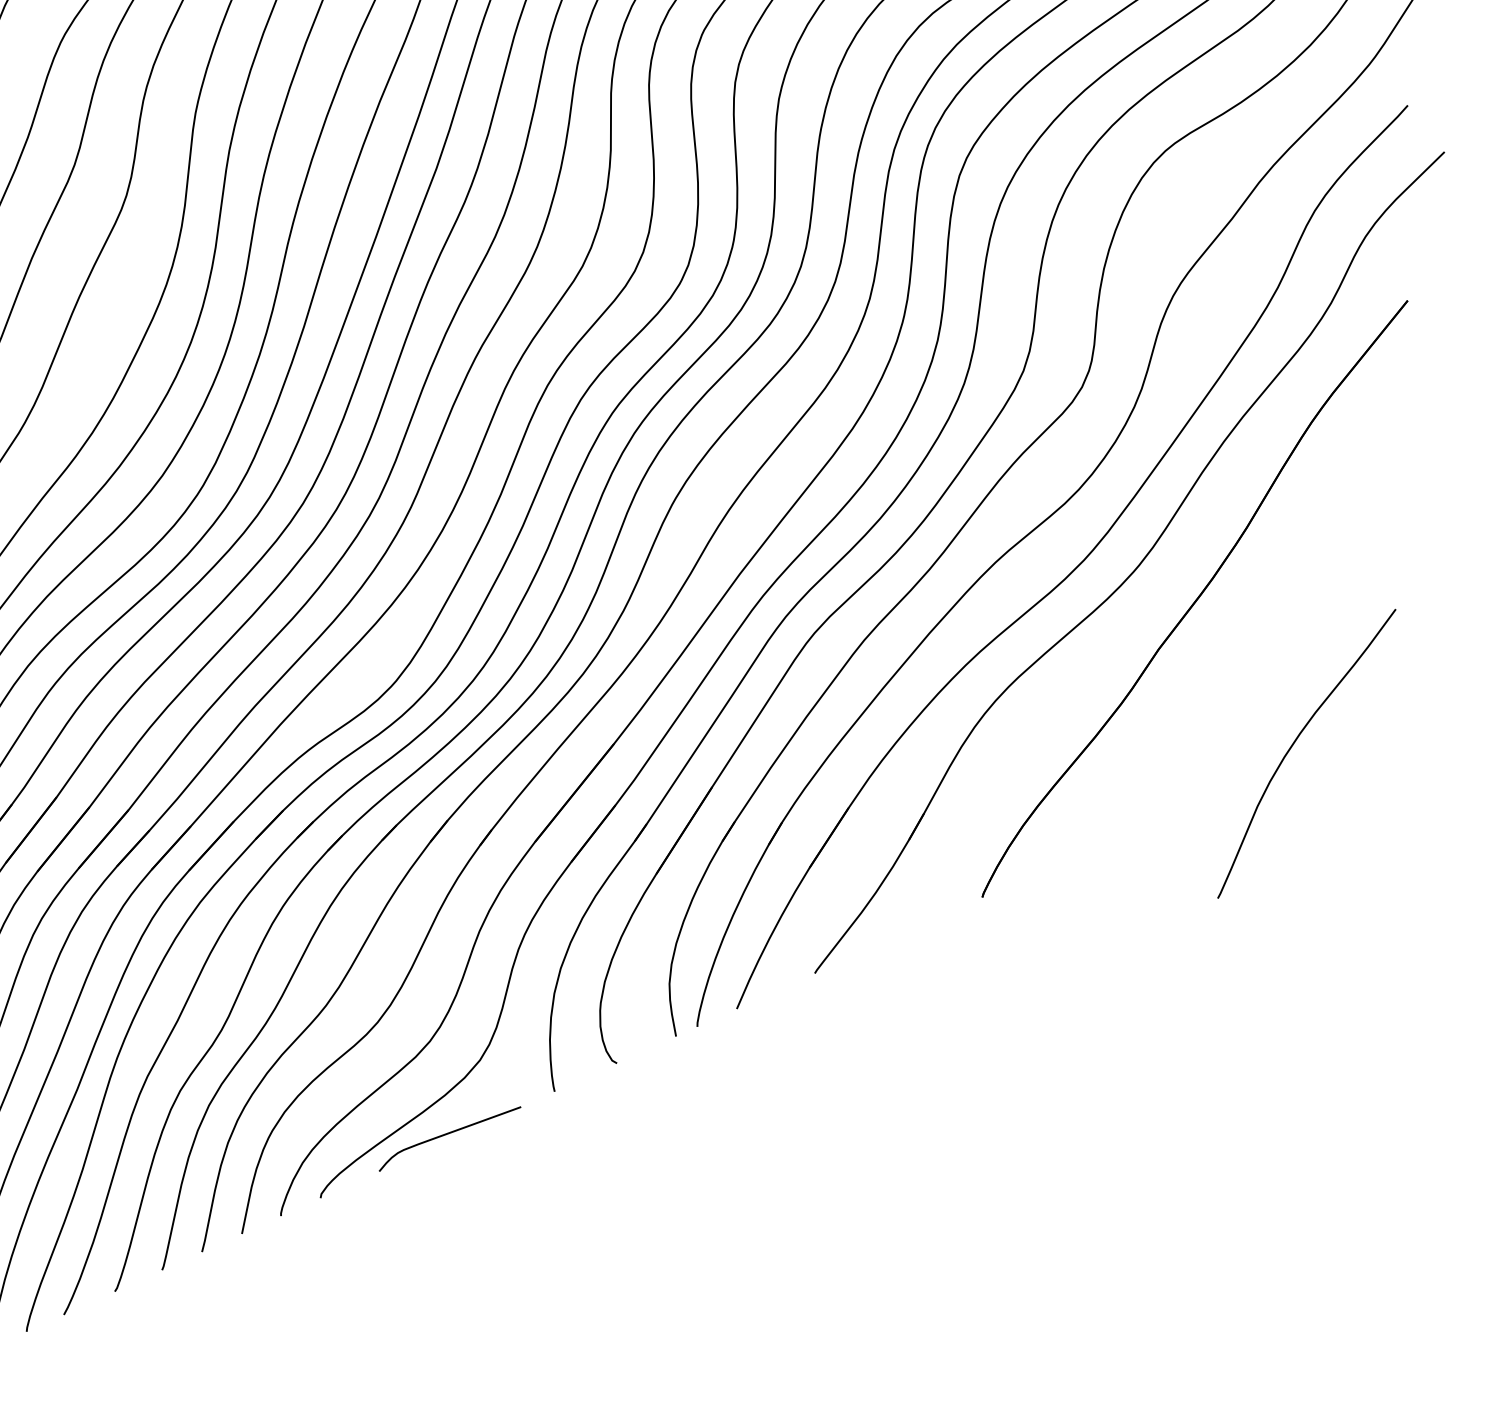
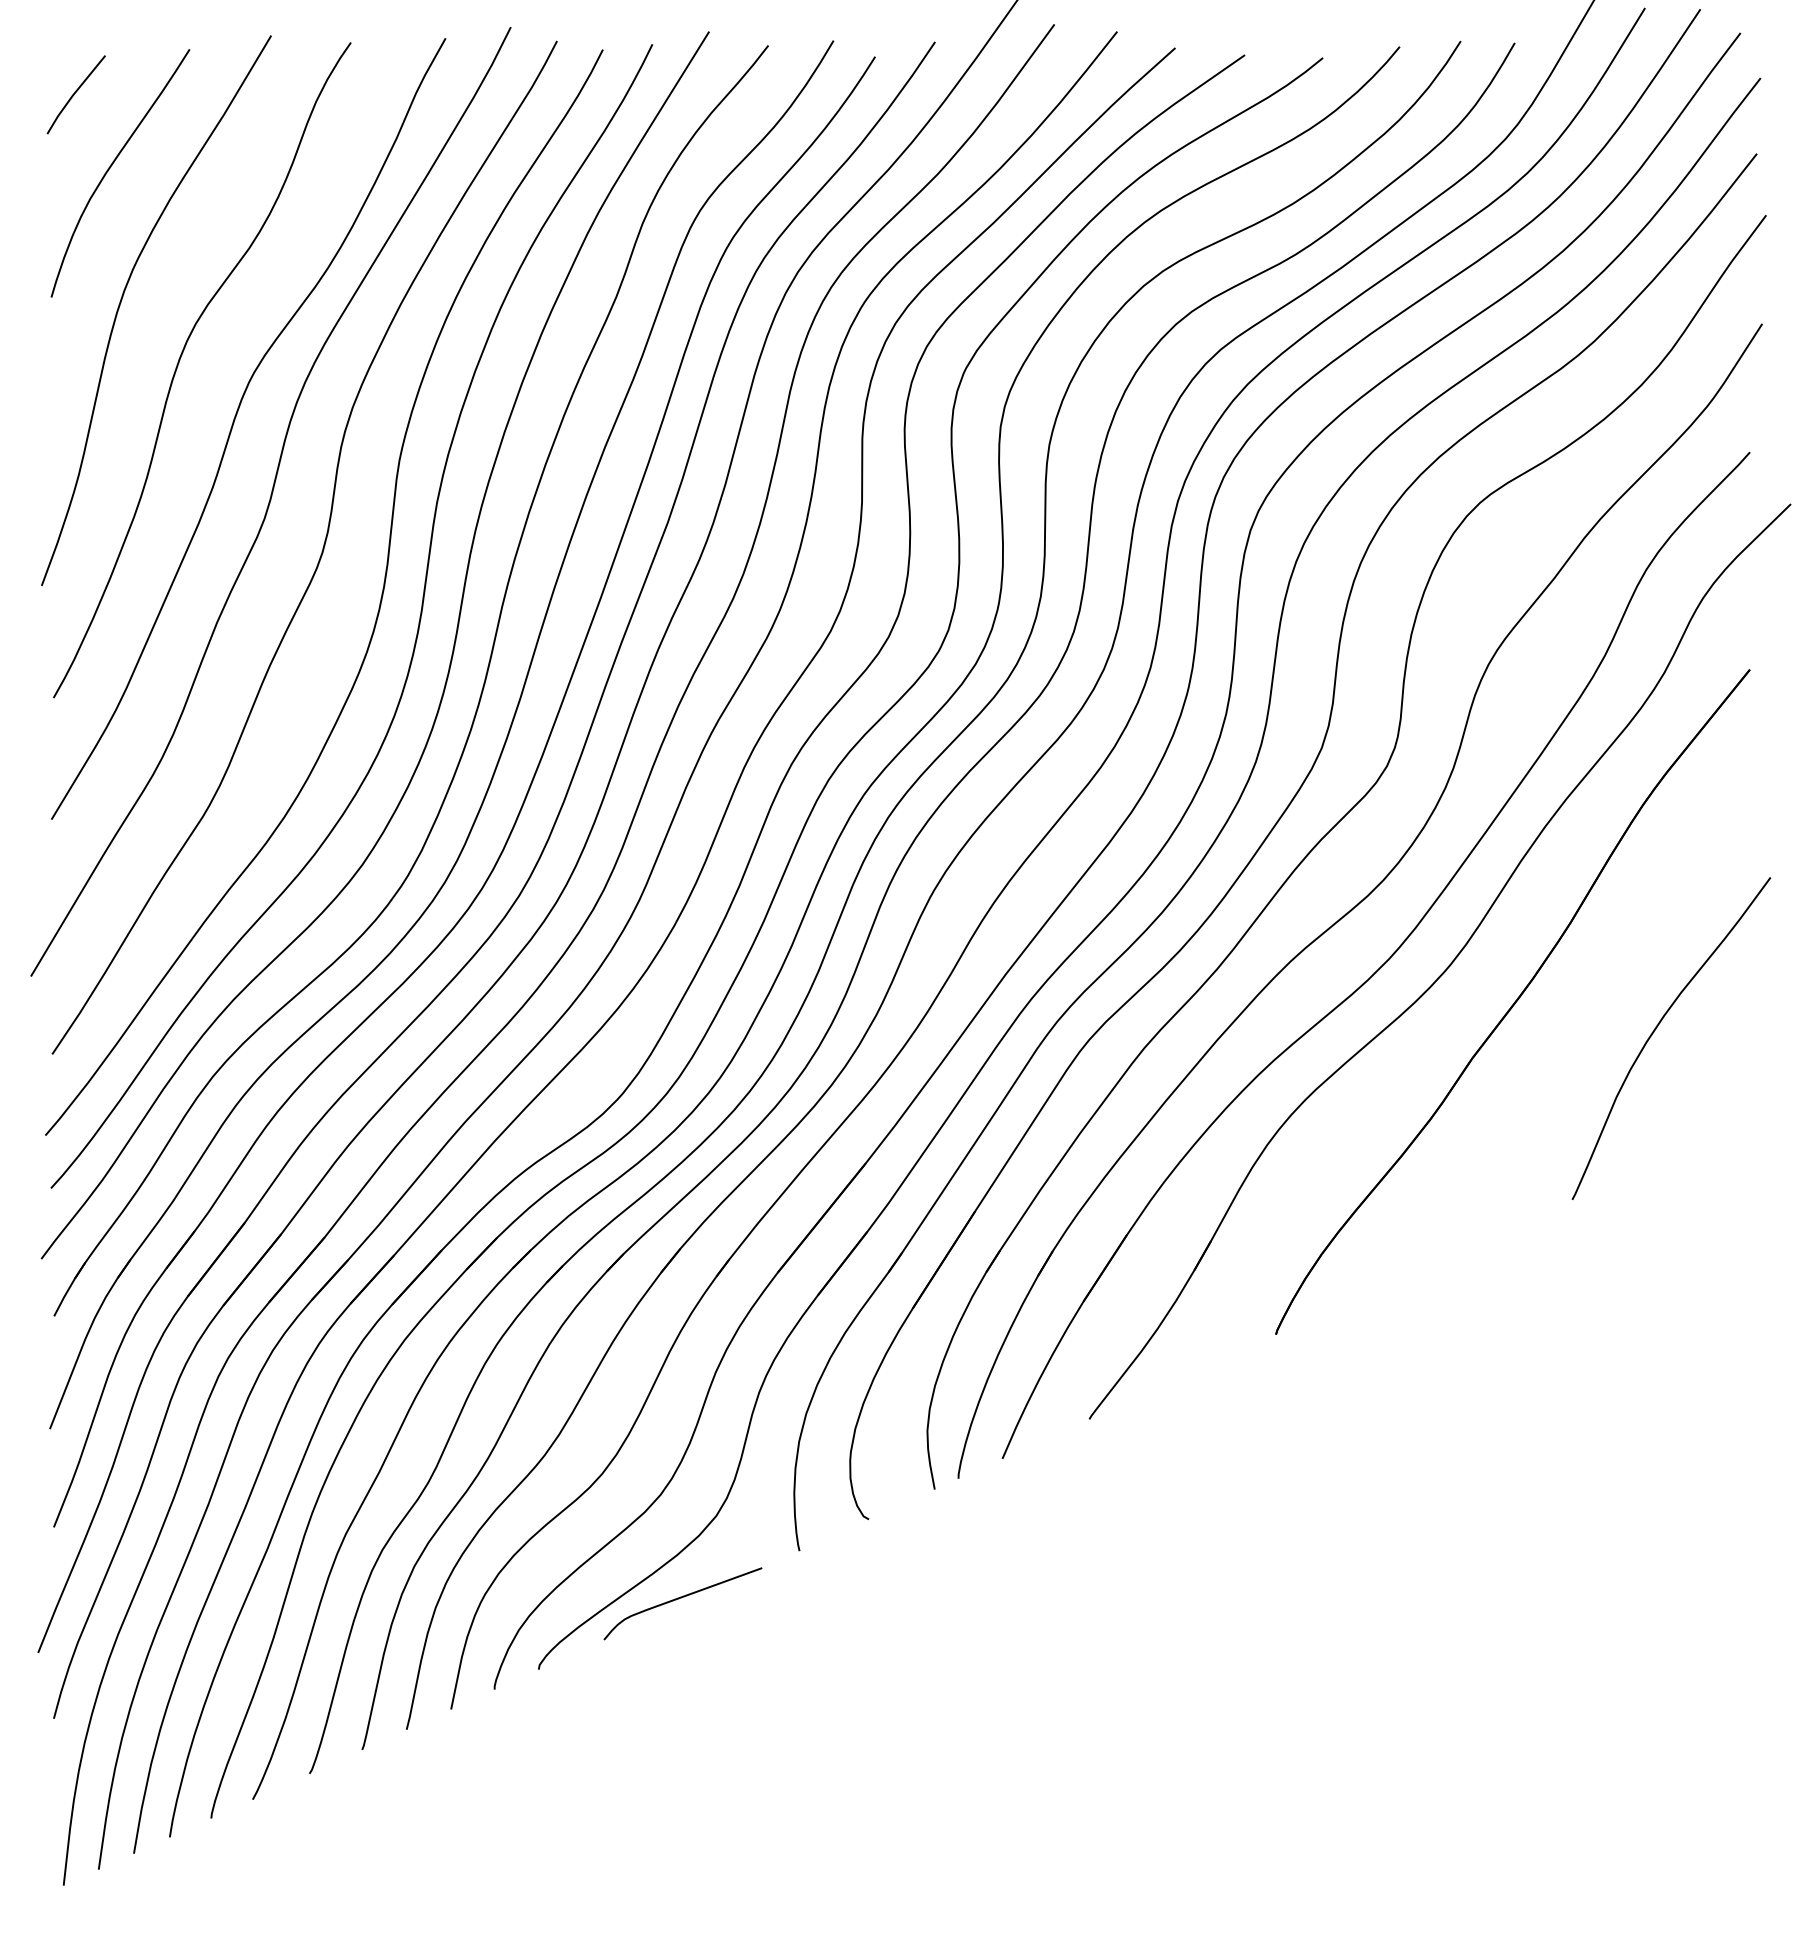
curve: (1293, 745) -> (1656, 1029), moved

